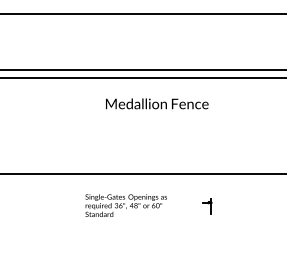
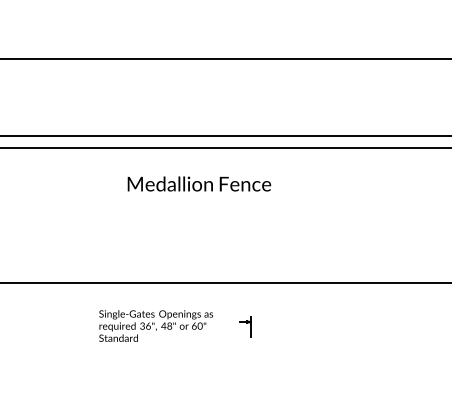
part: (207, 205) -> (245, 326), moved

